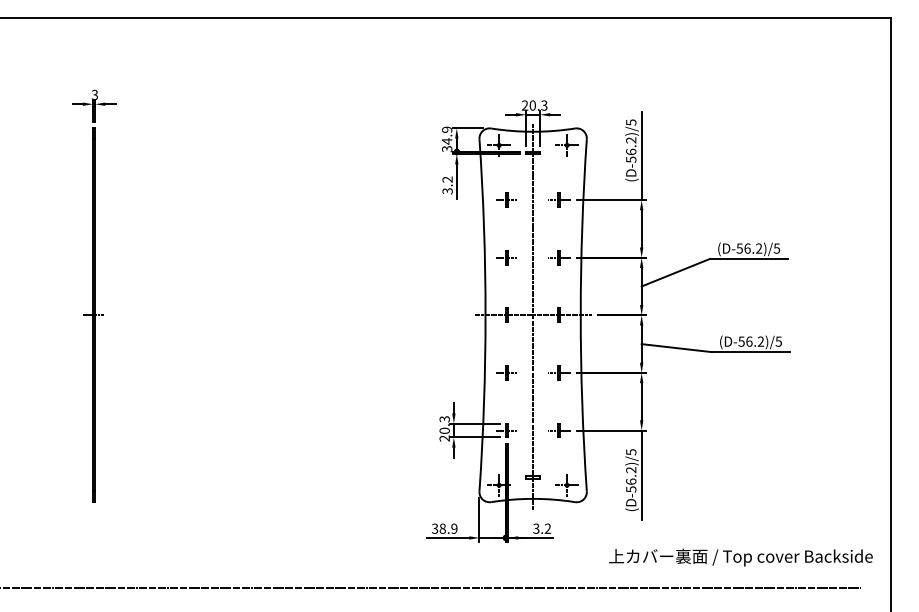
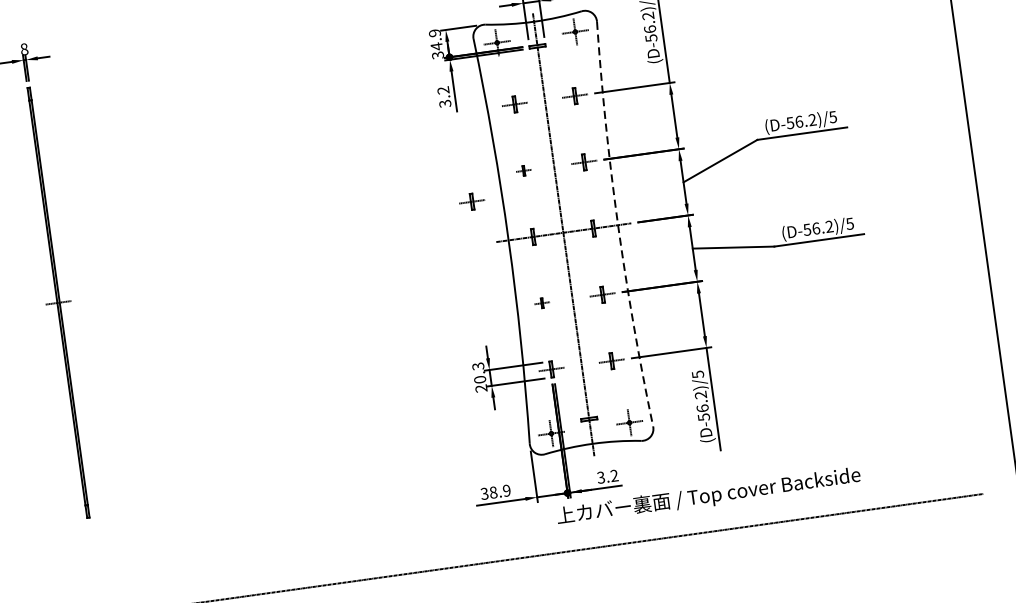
text: (94, 94) -> (23, 48), 3 -> 8
part: (506, 257) -> (523, 170), size x0.6
part: (458, 277) -> (471, 201), added
arc: (580, 315) -> (617, 225), solid -> dashed
part: (506, 372) -> (541, 302), size x0.6
text: (740, 557) -> (708, 496), moved

